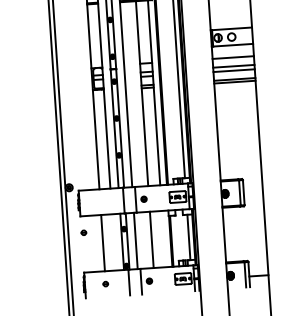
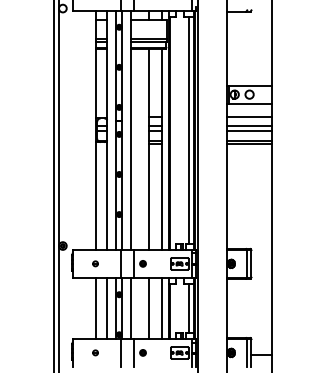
part: (83, 232) -> (95, 263), moved
line: (163, 238) -> (161, 307), added
line: (114, 241) -> (107, 307), added

